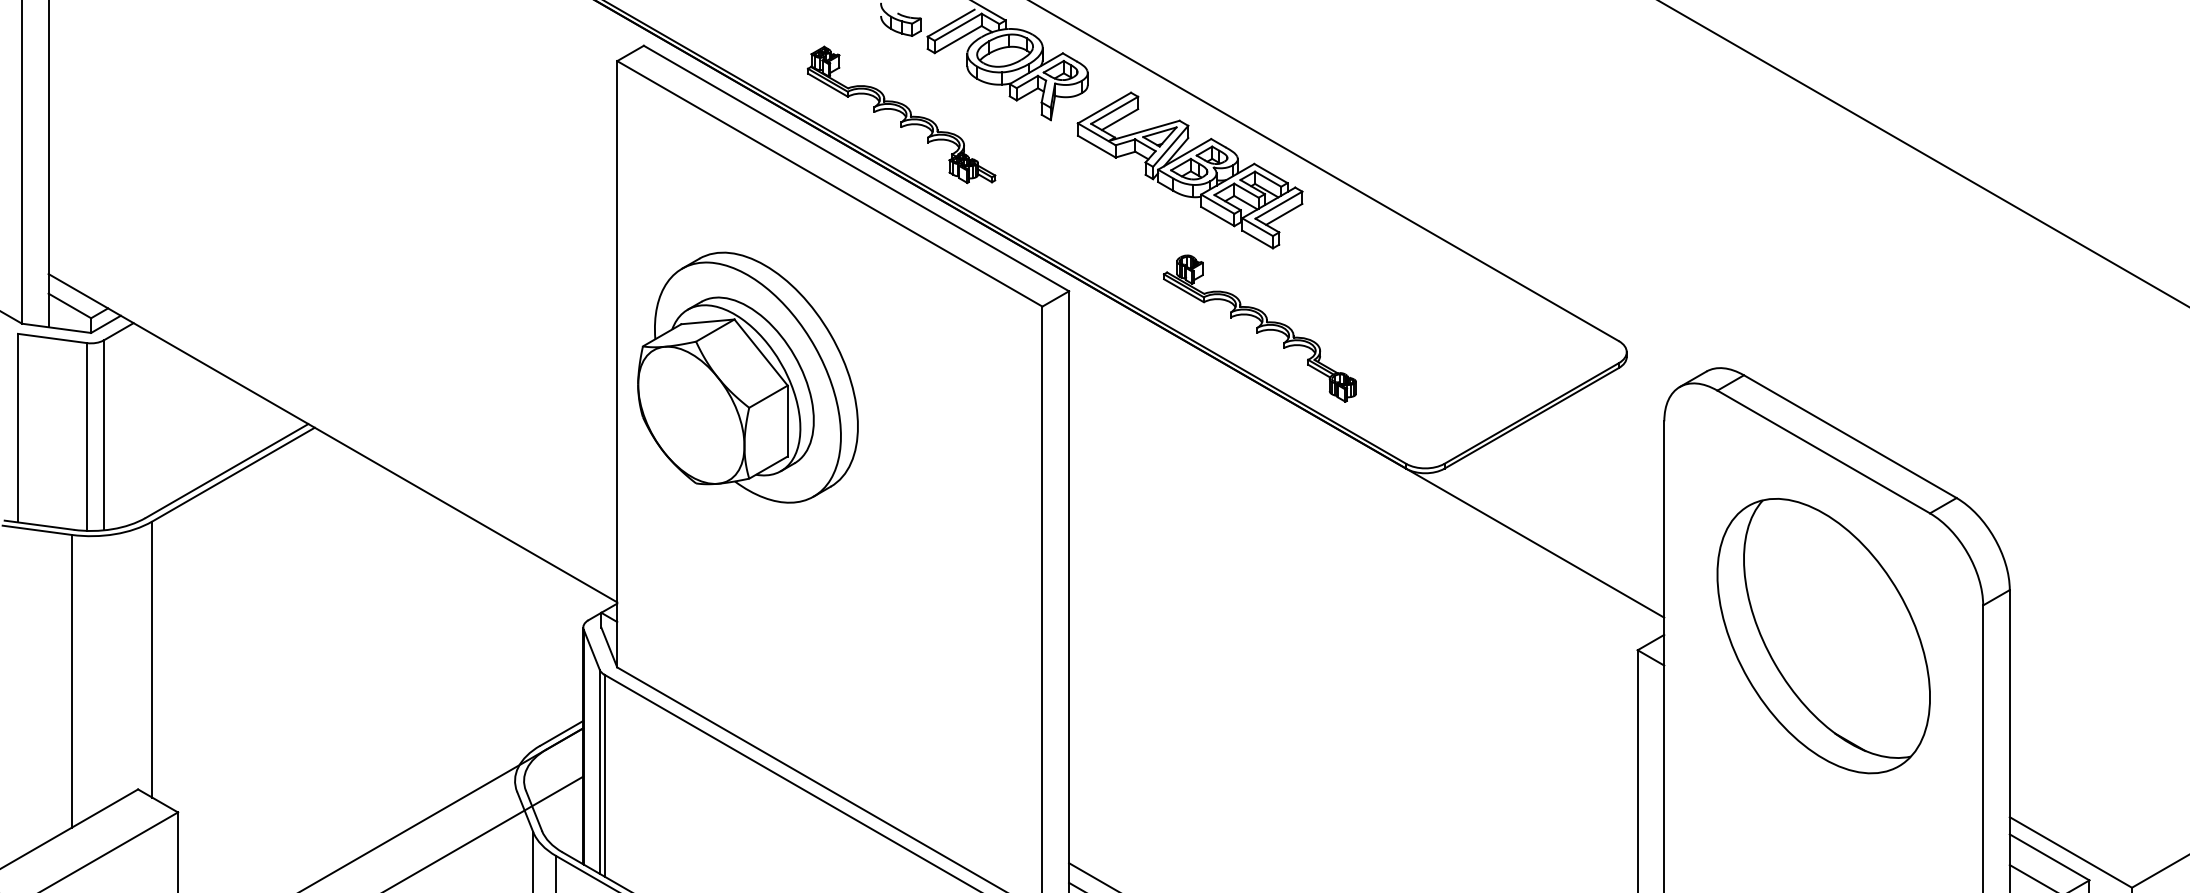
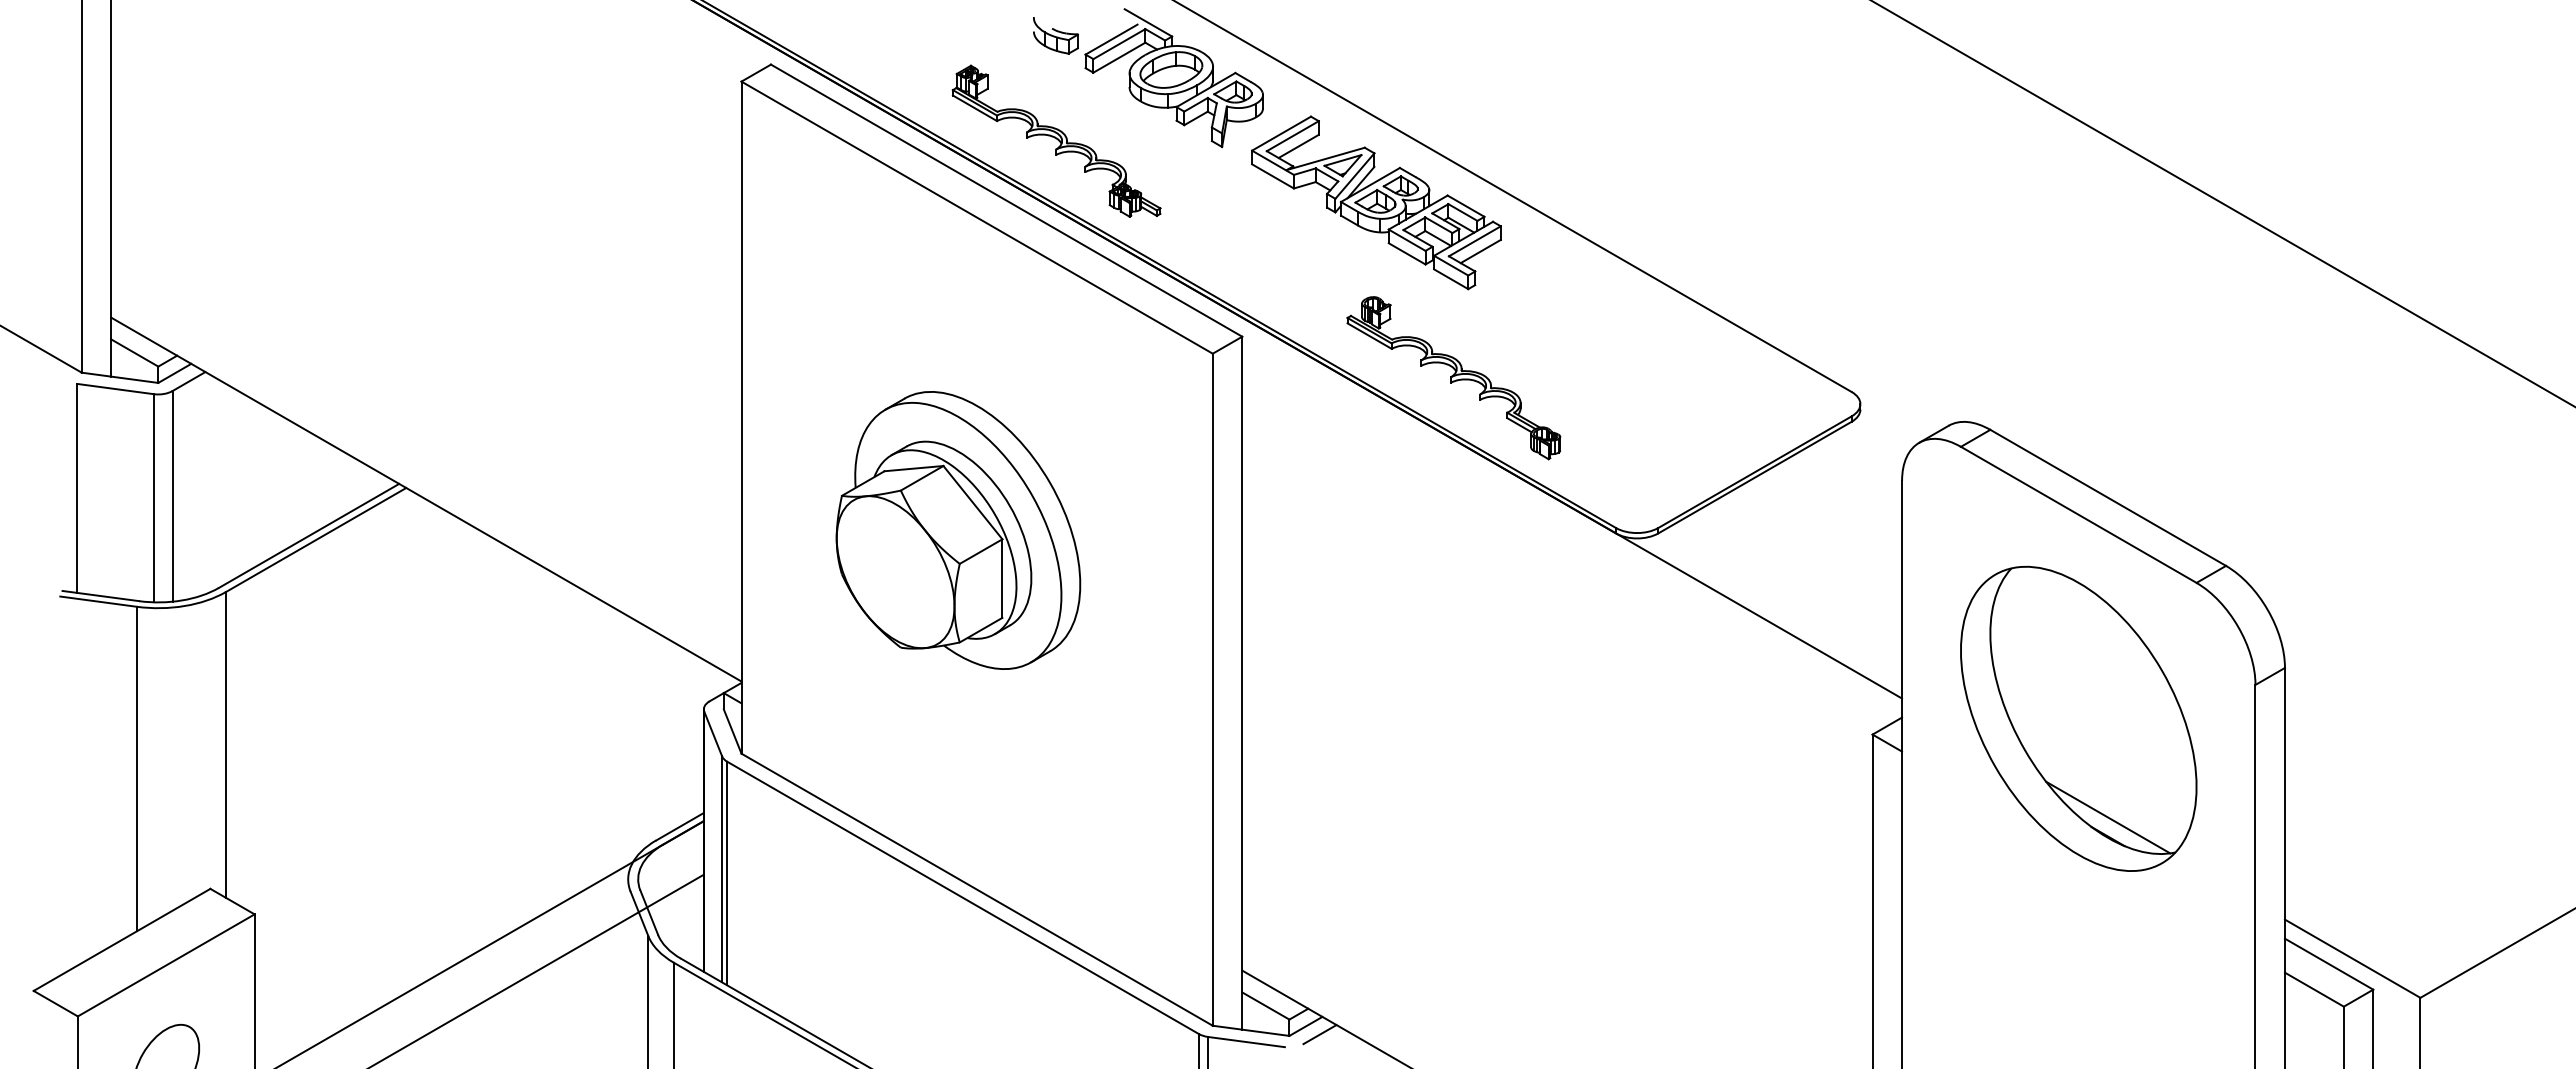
part: (748, 377) -> (958, 530), moved
line: (1850, 725) -> (2108, 817), added

